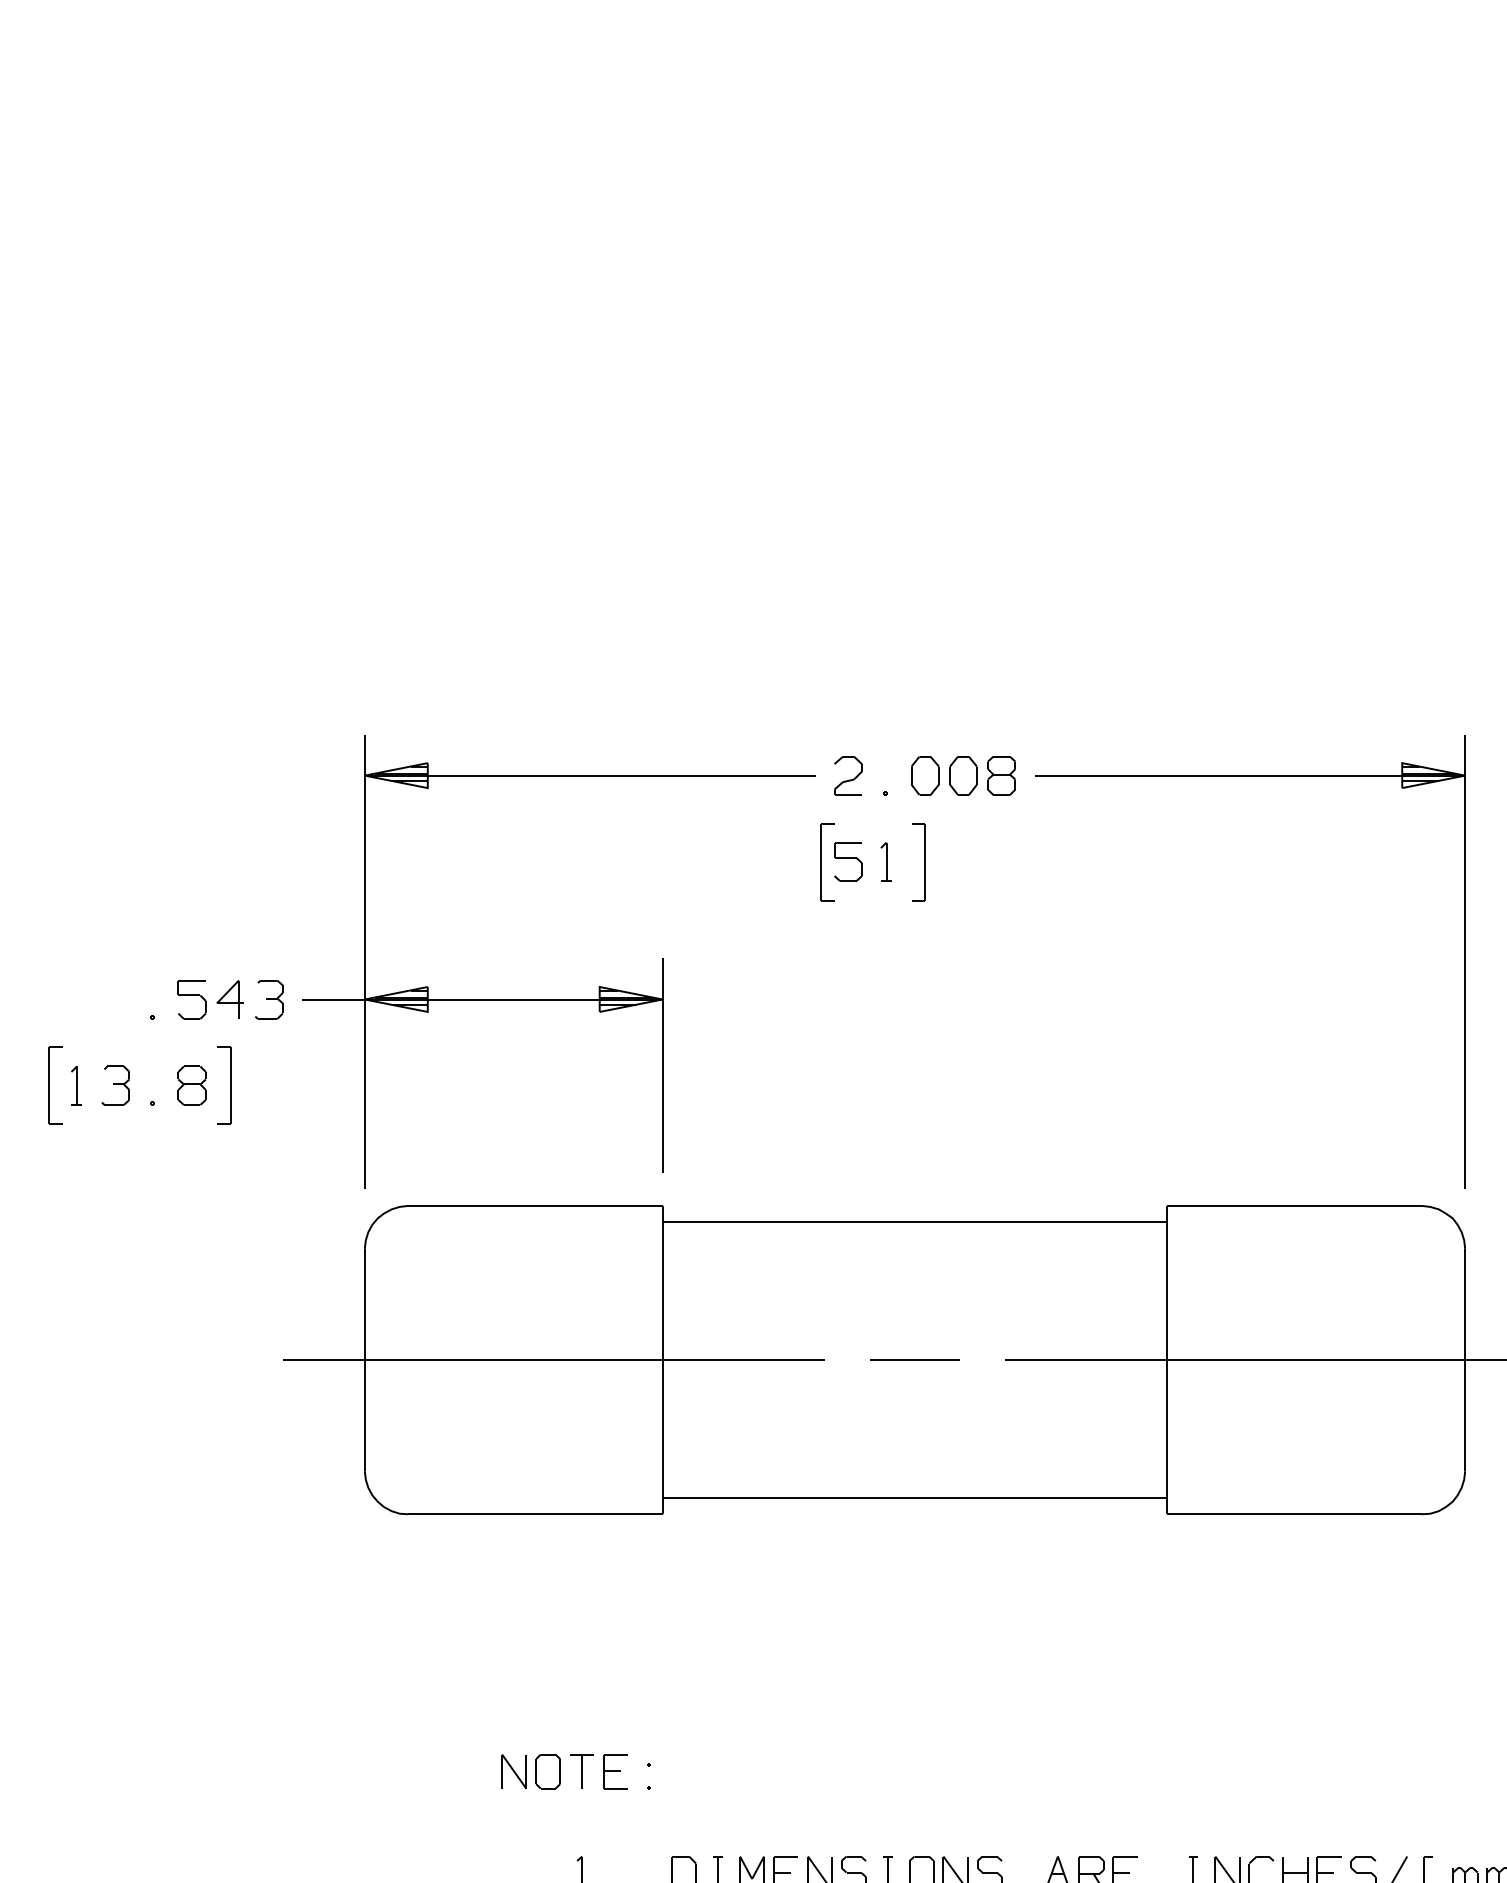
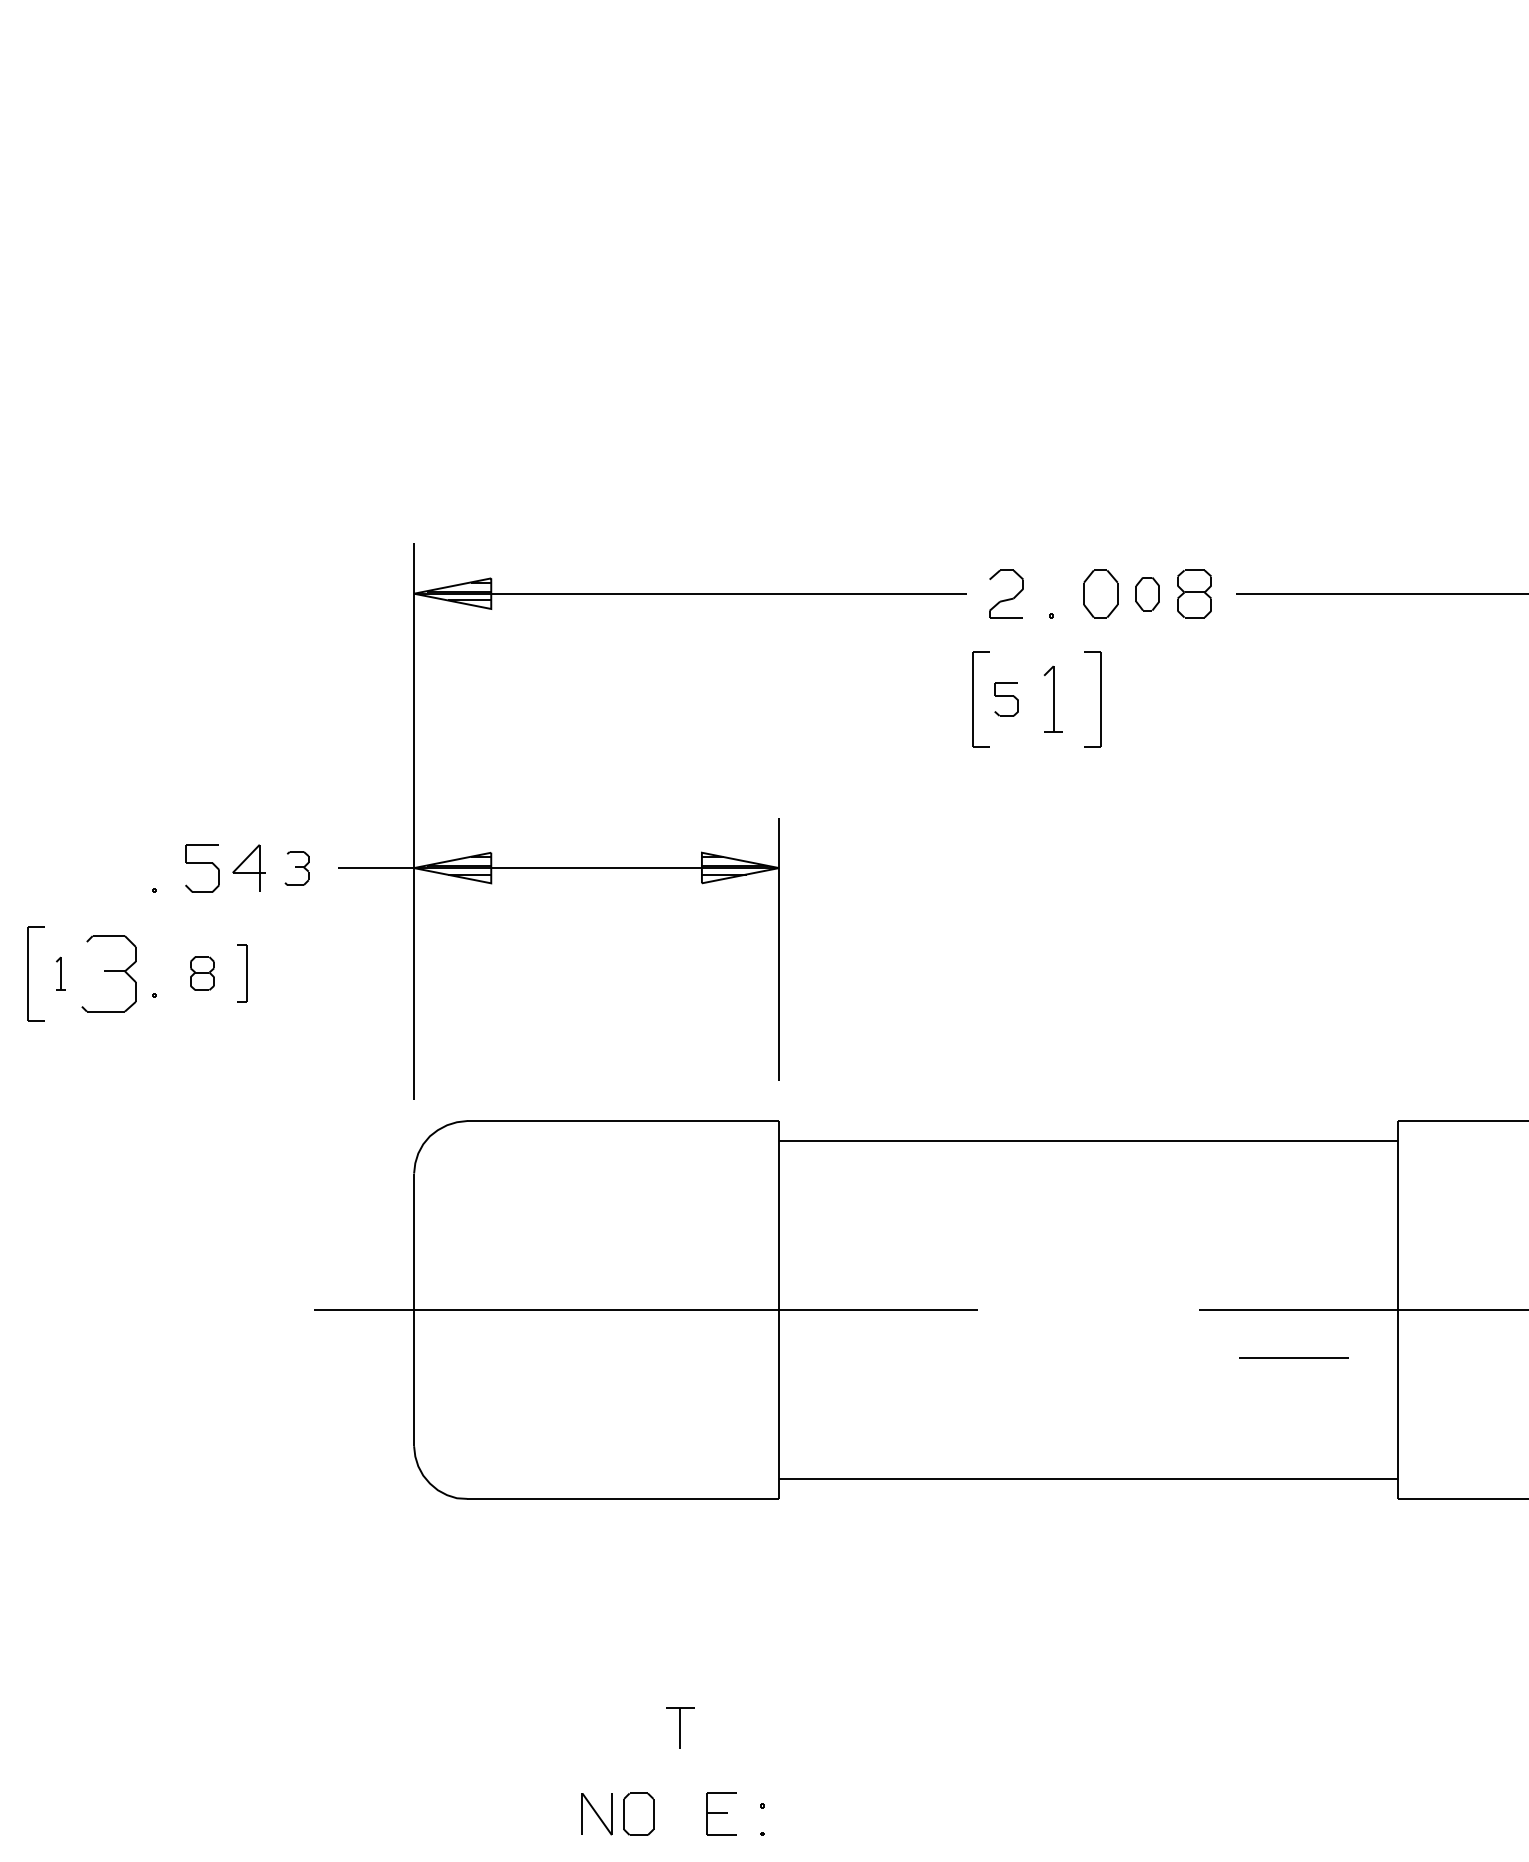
part: (963, 775) -> (1147, 593), size x0.7
part: (848, 861) -> (1006, 698), size x0.7
part: (885, 861) -> (1052, 698), size x1.4
part: (269, 999) -> (297, 868), size x0.7
part: (76, 1085) -> (60, 973), size x0.7
part: (115, 1085) -> (108, 973), size x1.6
part: (191, 1085) -> (201, 973), size x0.7
part: (224, 1085) -> (242, 973), size x0.6
line: (914, 1359) -> (1293, 1357), moved
part: (581, 1771) -> (679, 1728), moved

